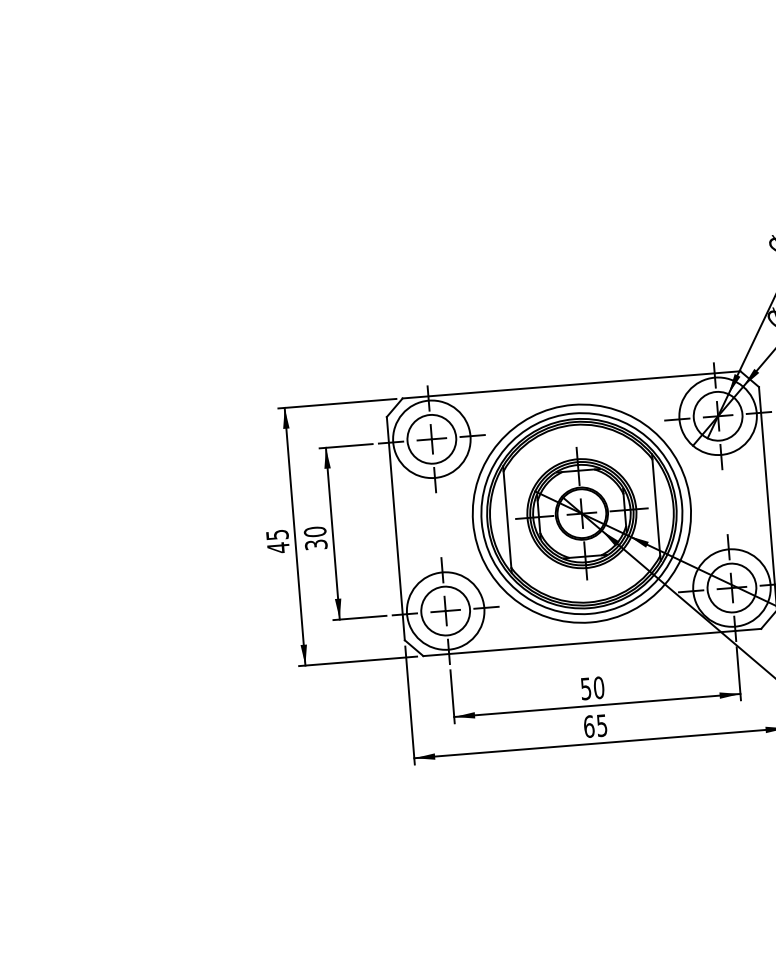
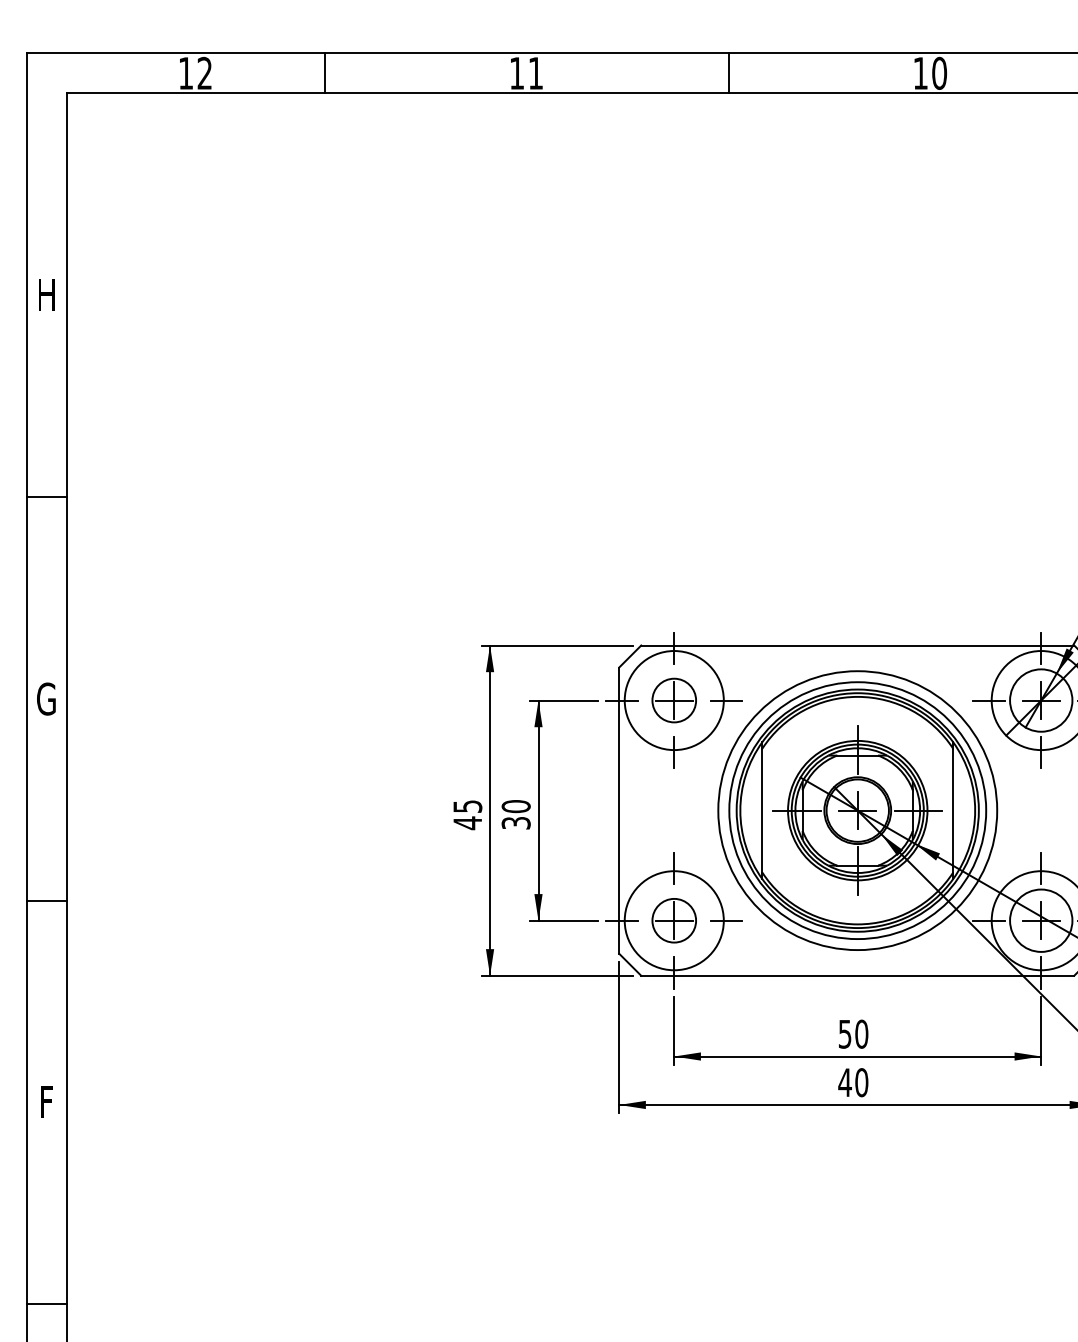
circle: (432, 439) -> (674, 700), size x0.7
circle: (445, 610) -> (674, 920), size x0.7
text: (595, 726) -> (853, 1082), 65 -> 40

